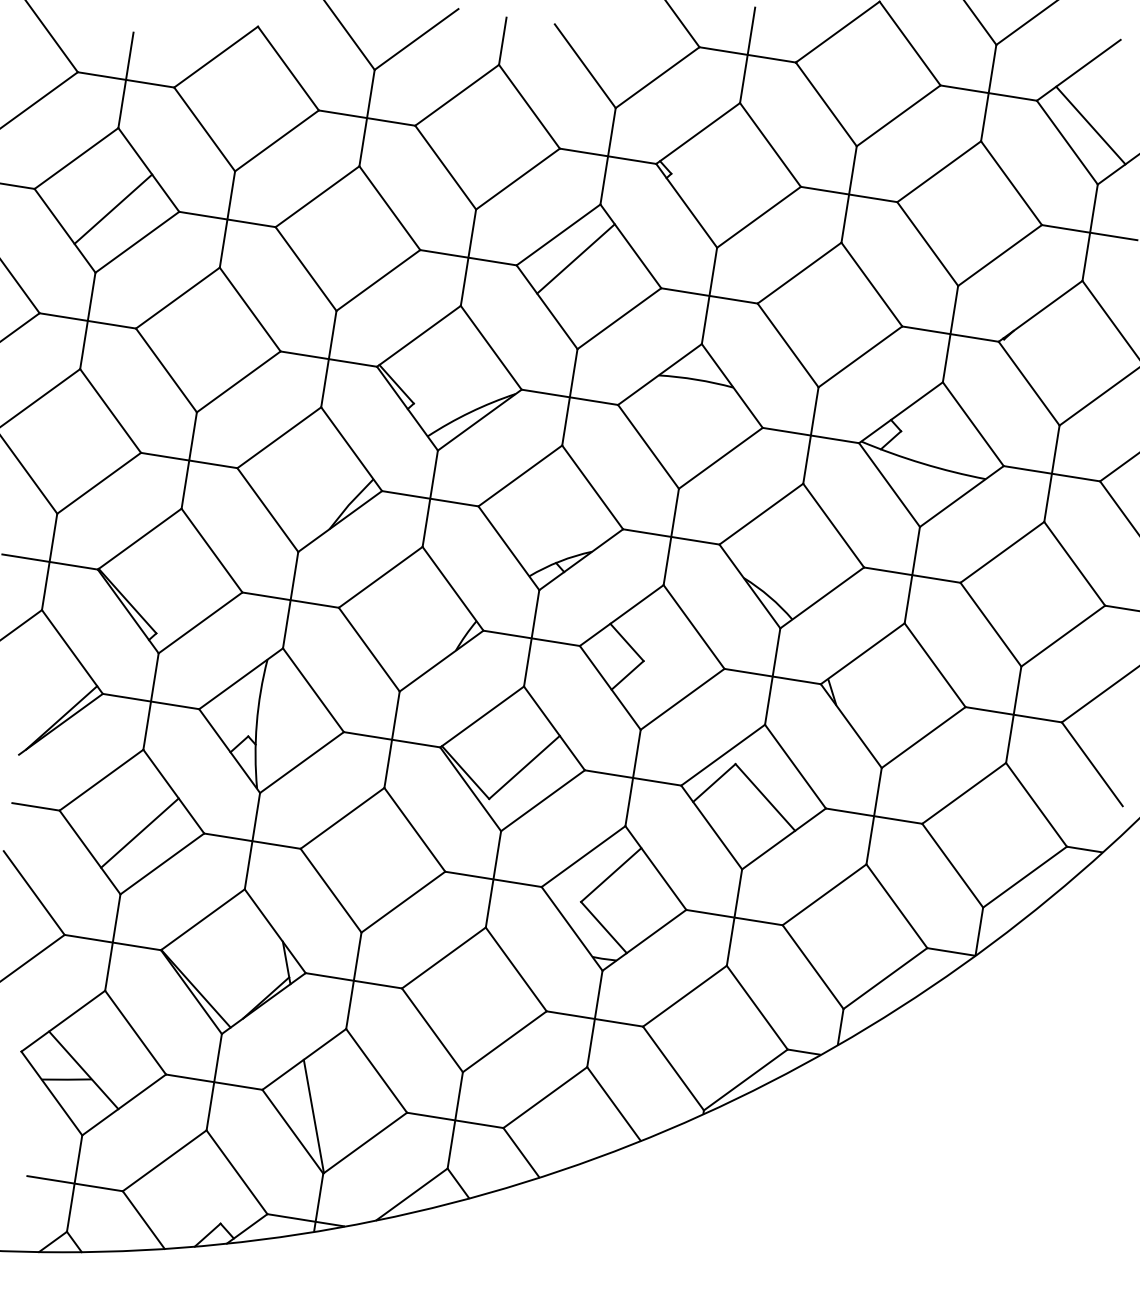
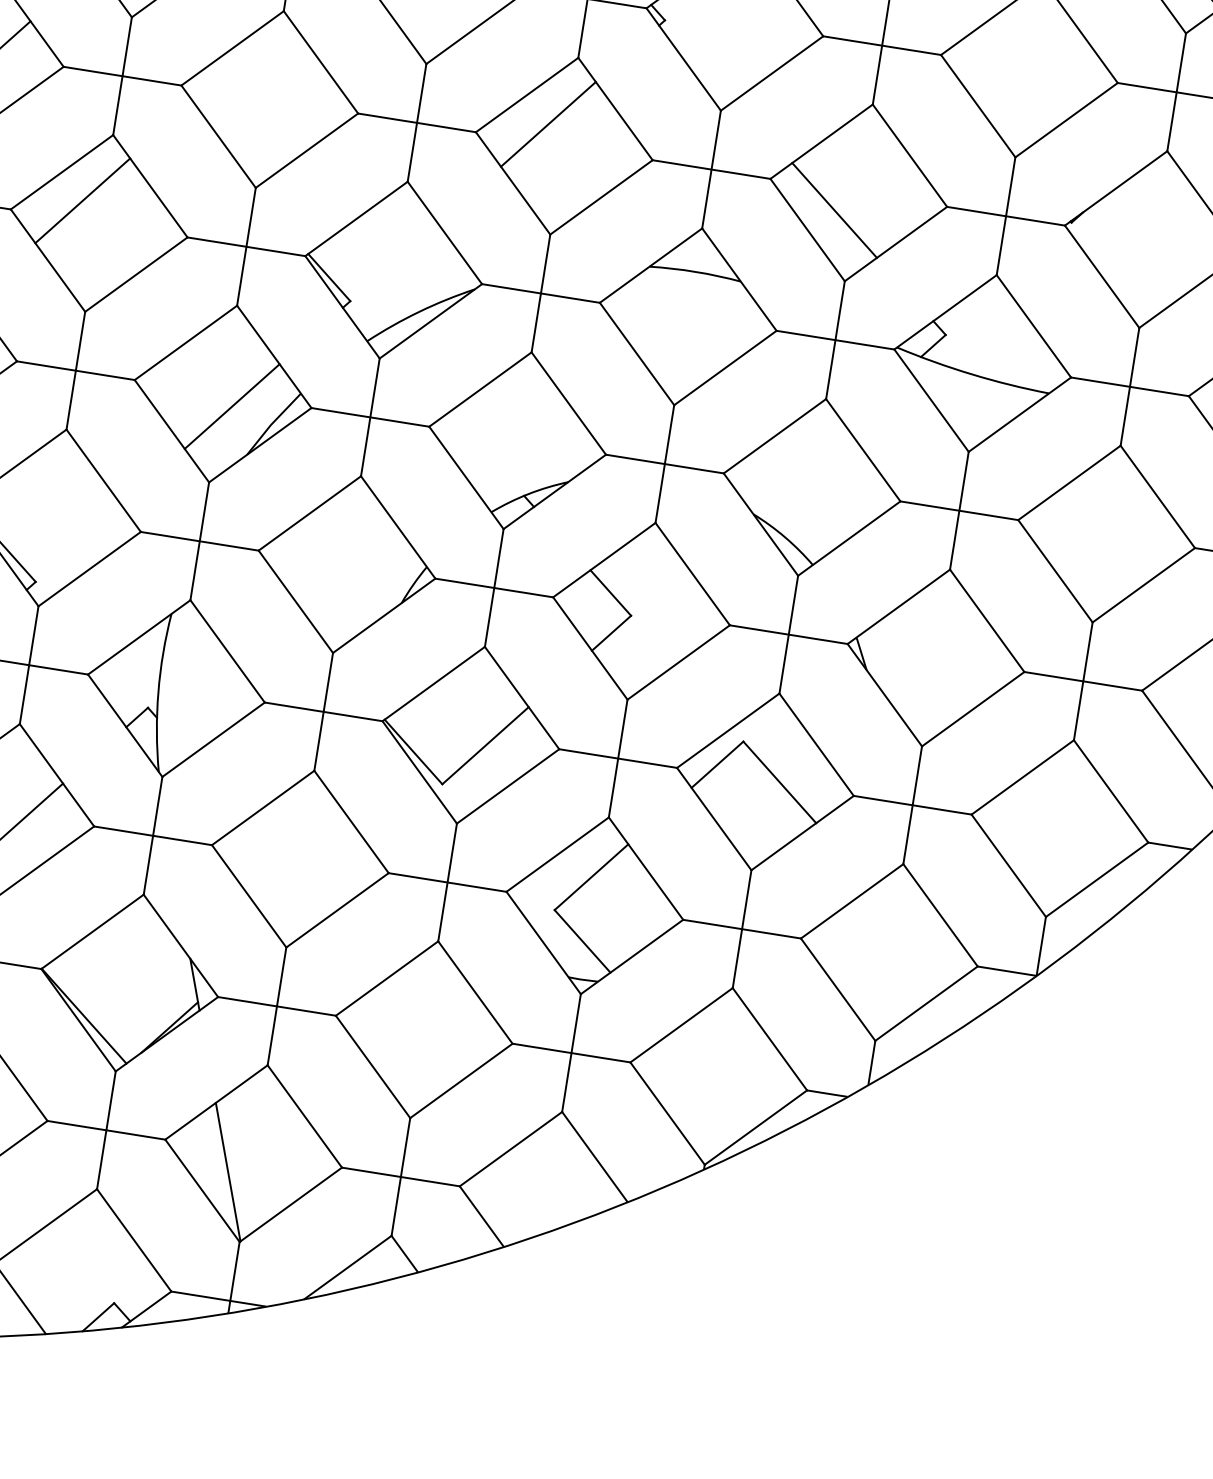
line: (194, 321) -> (82, 200), added
line: (809, 329) -> (833, 210), added
line: (317, 489) -> (232, 406), added

